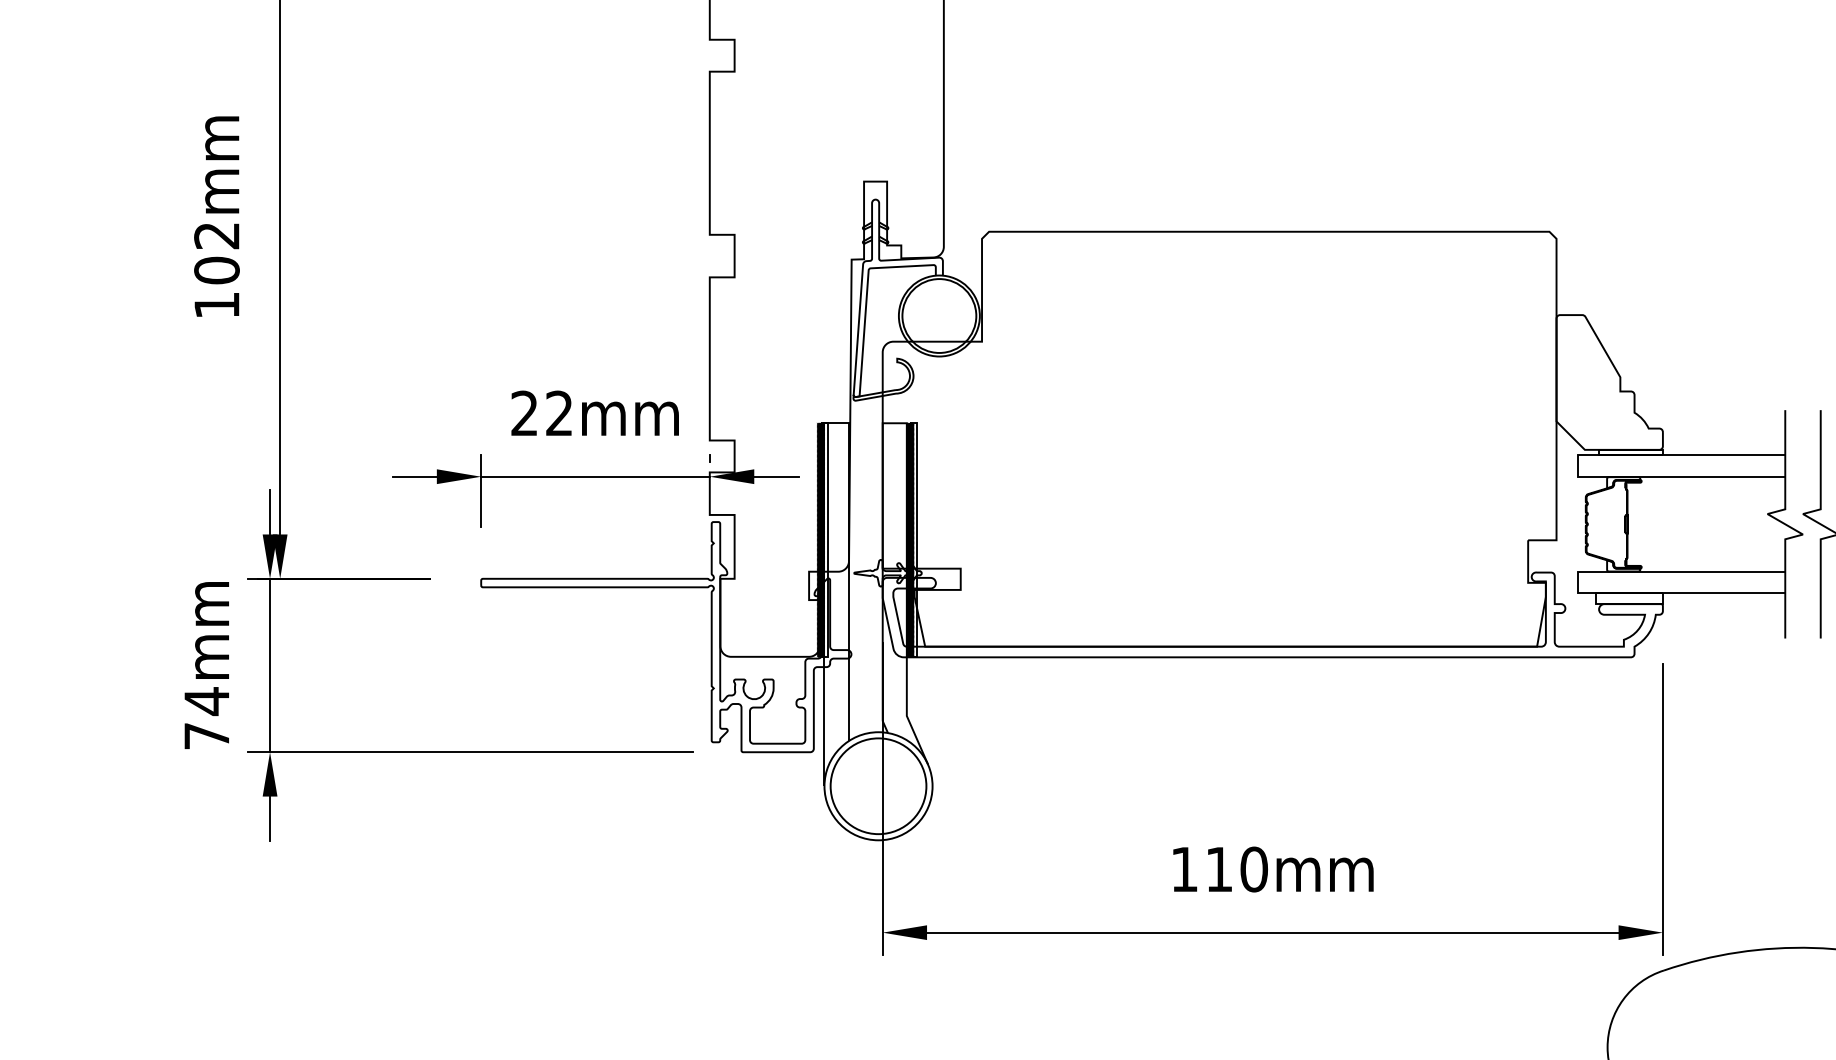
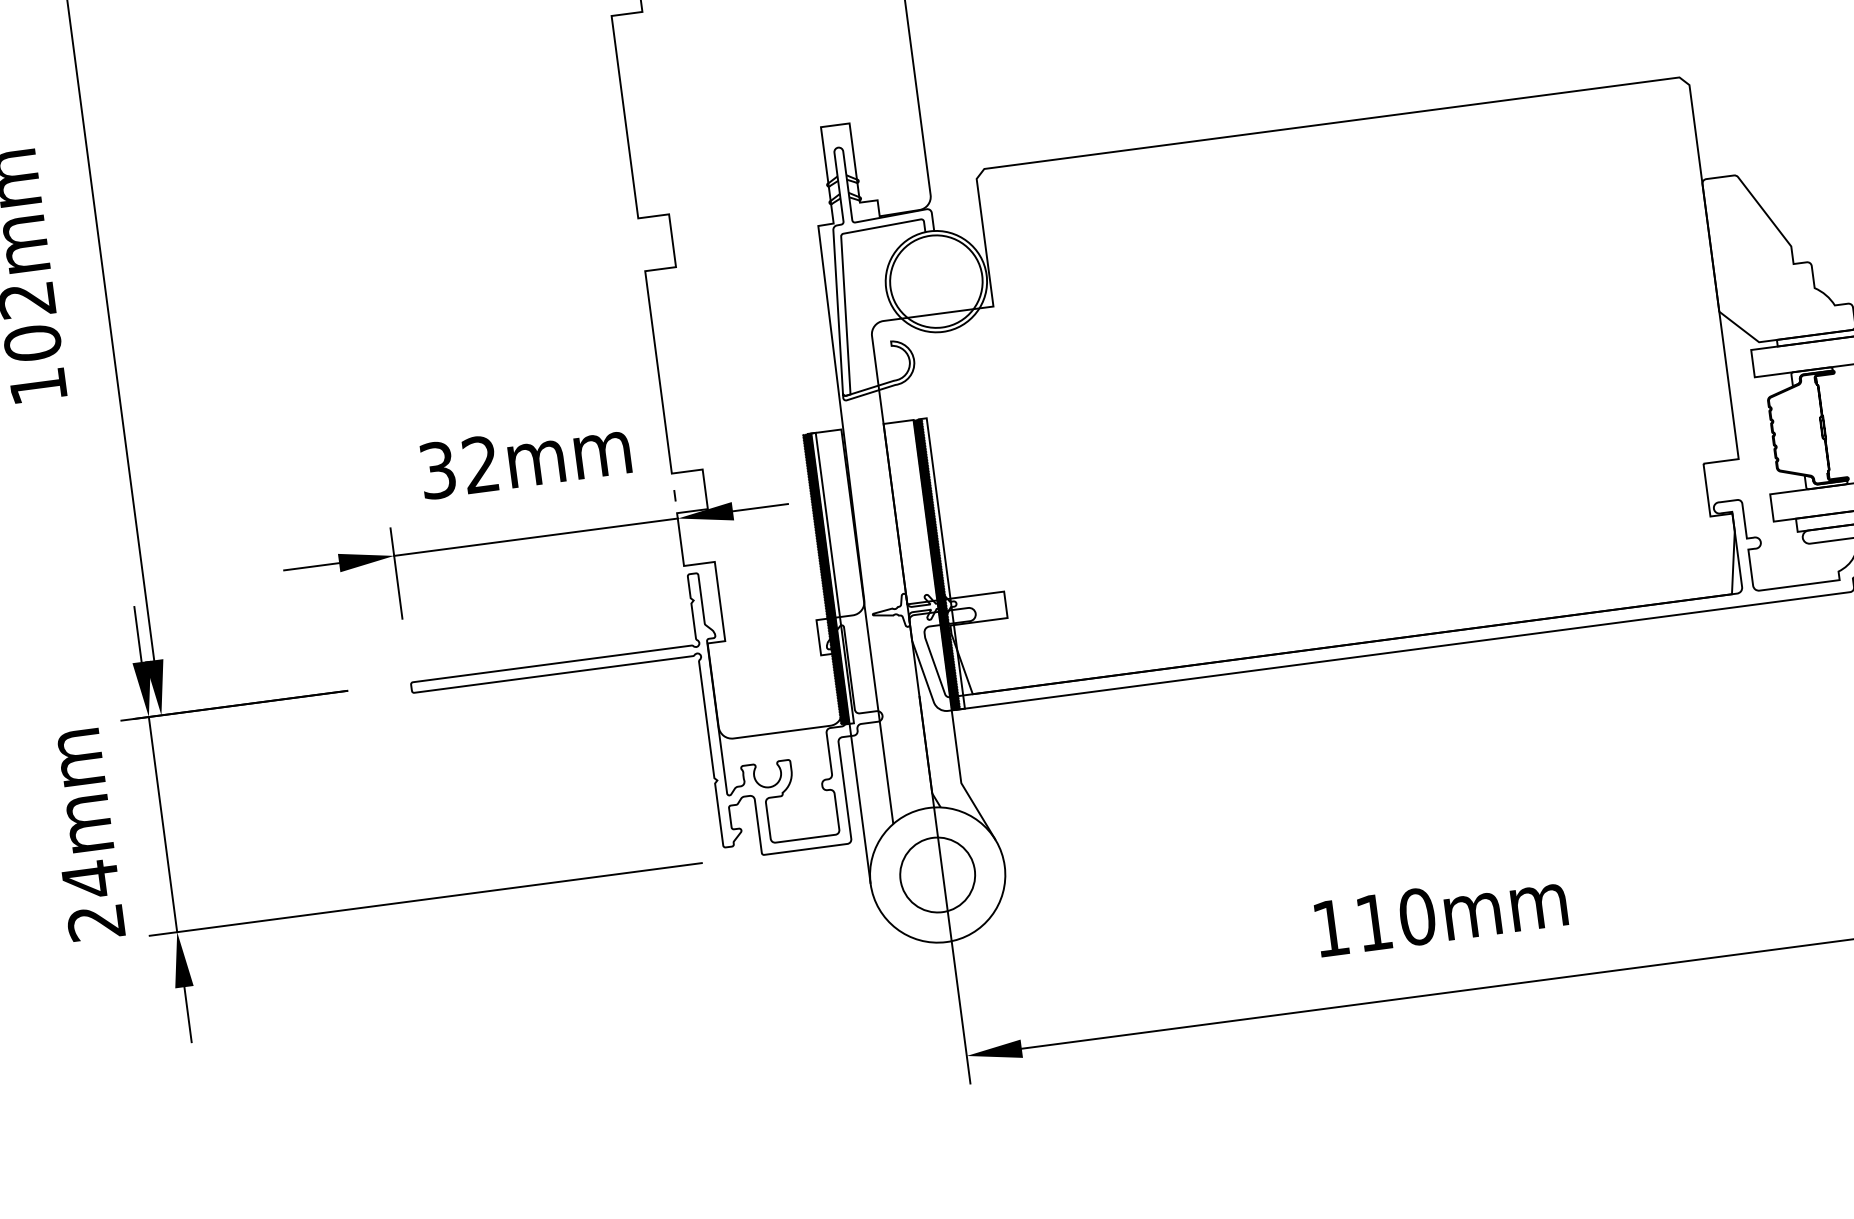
text: (524, 413) -> (437, 470), 22mm -> 32mm
text: (206, 736) -> (95, 923), 74mm -> 24mm
circle: (878, 786) -> (937, 875), size x0.62

